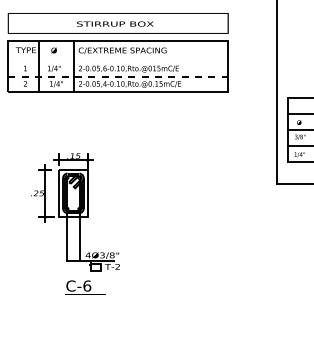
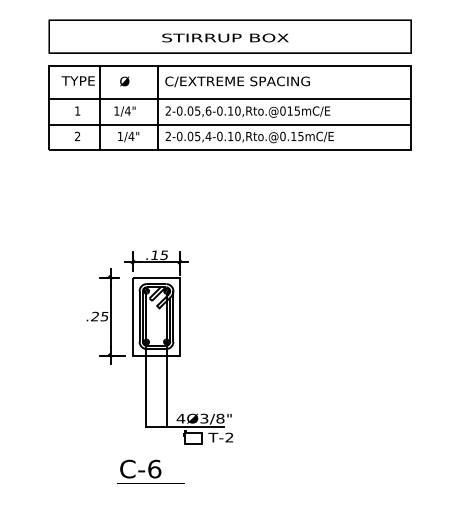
line: (118, 61) -> (230, 99), added
line: (118, 76) -> (230, 124), dashed -> solid
text: (85, 287) -> (151, 471), moved

